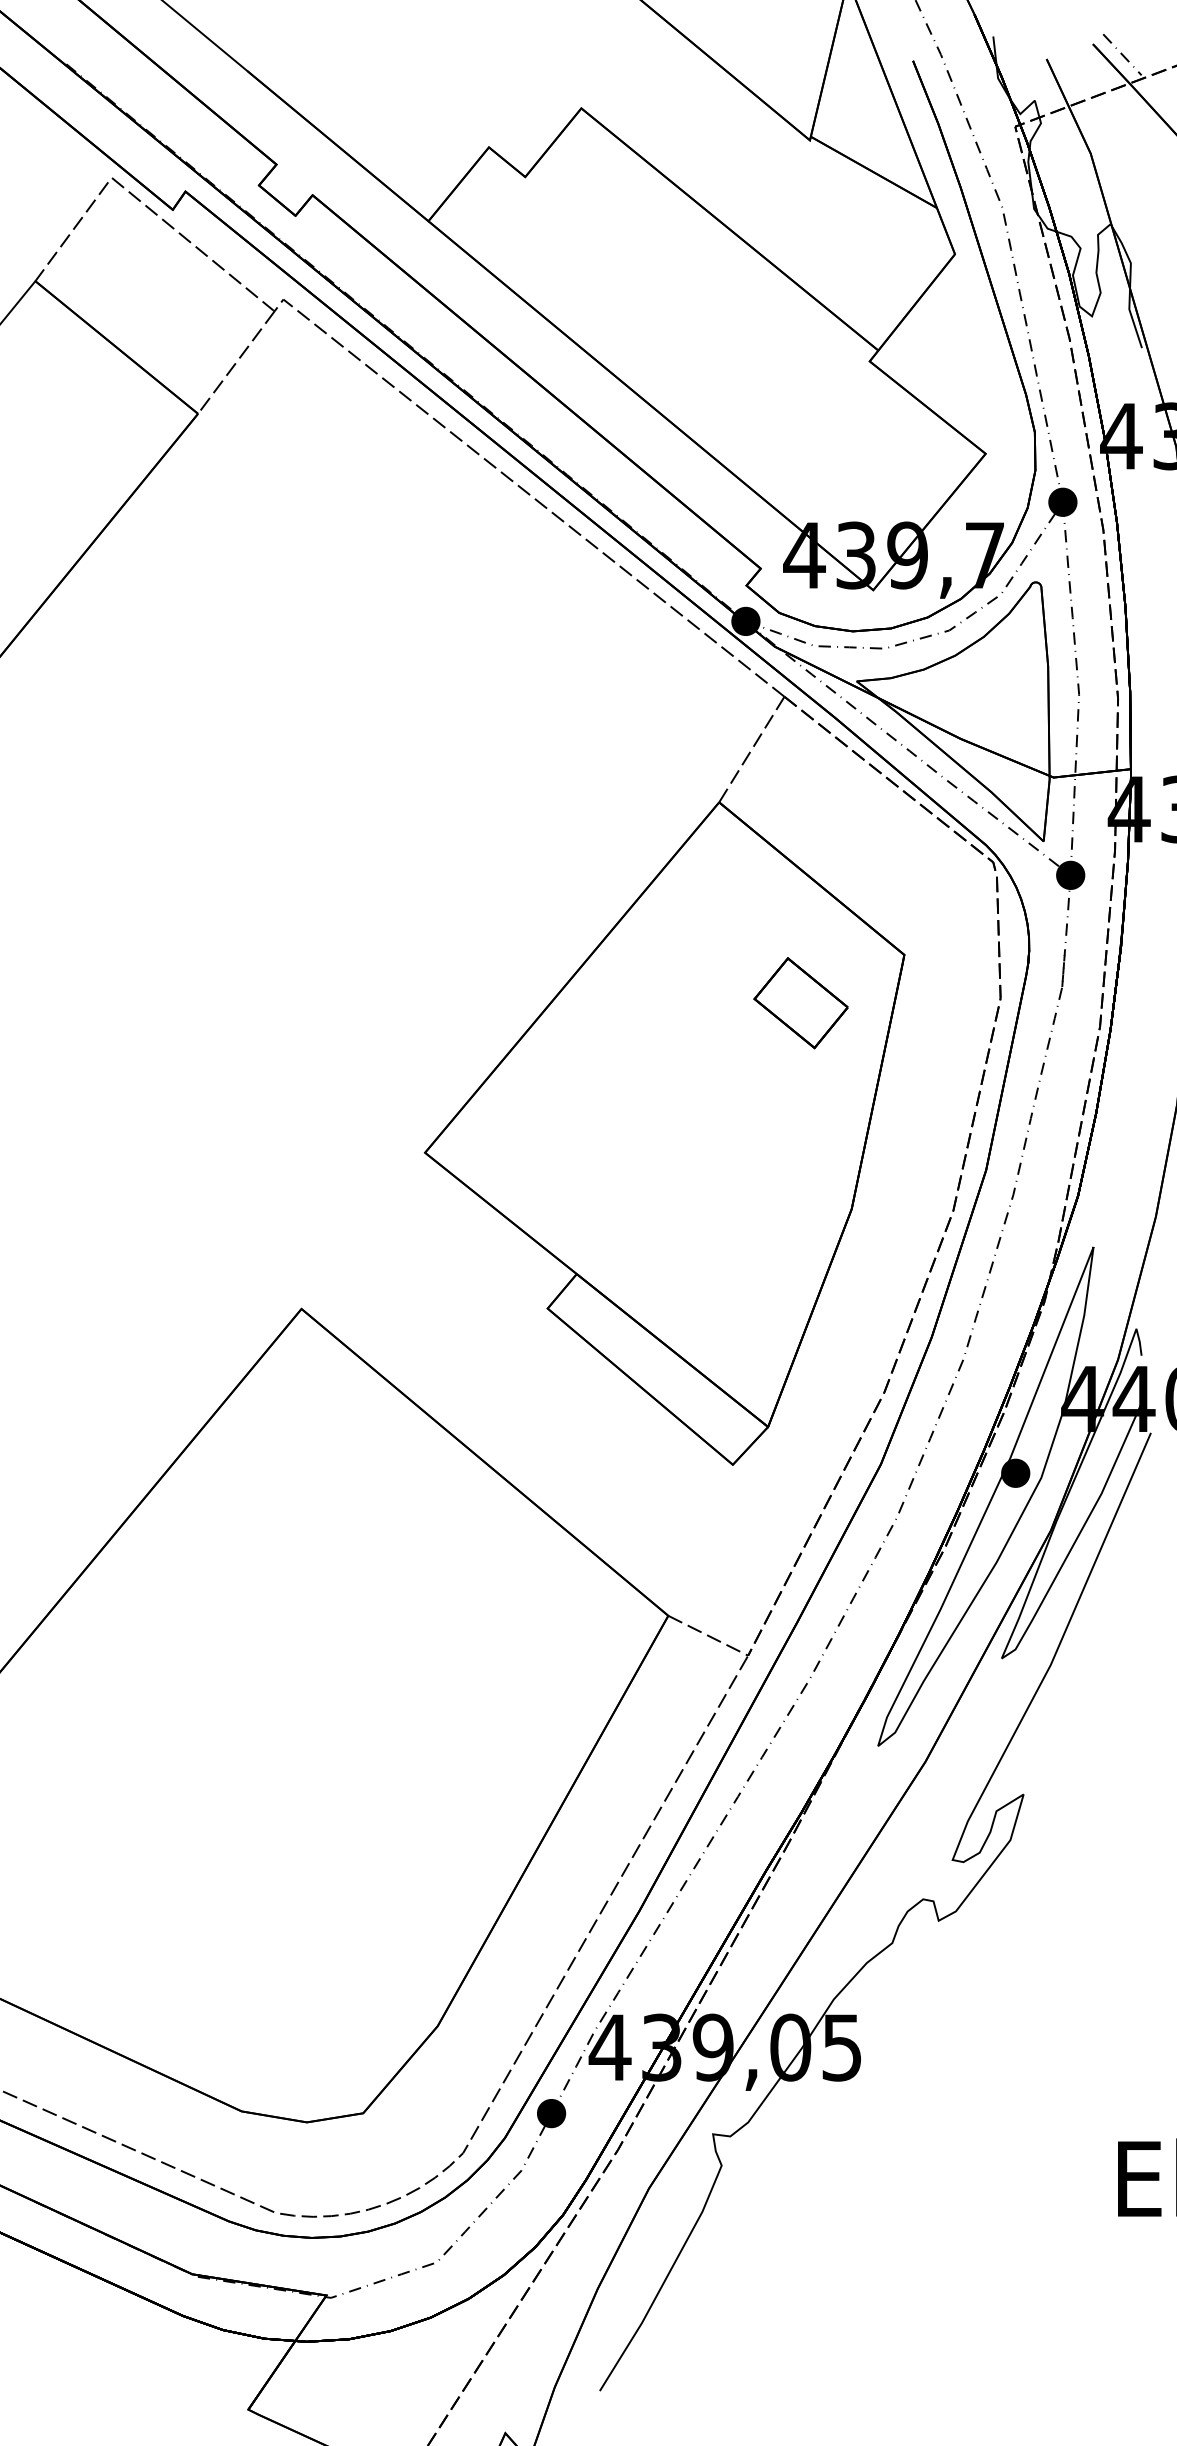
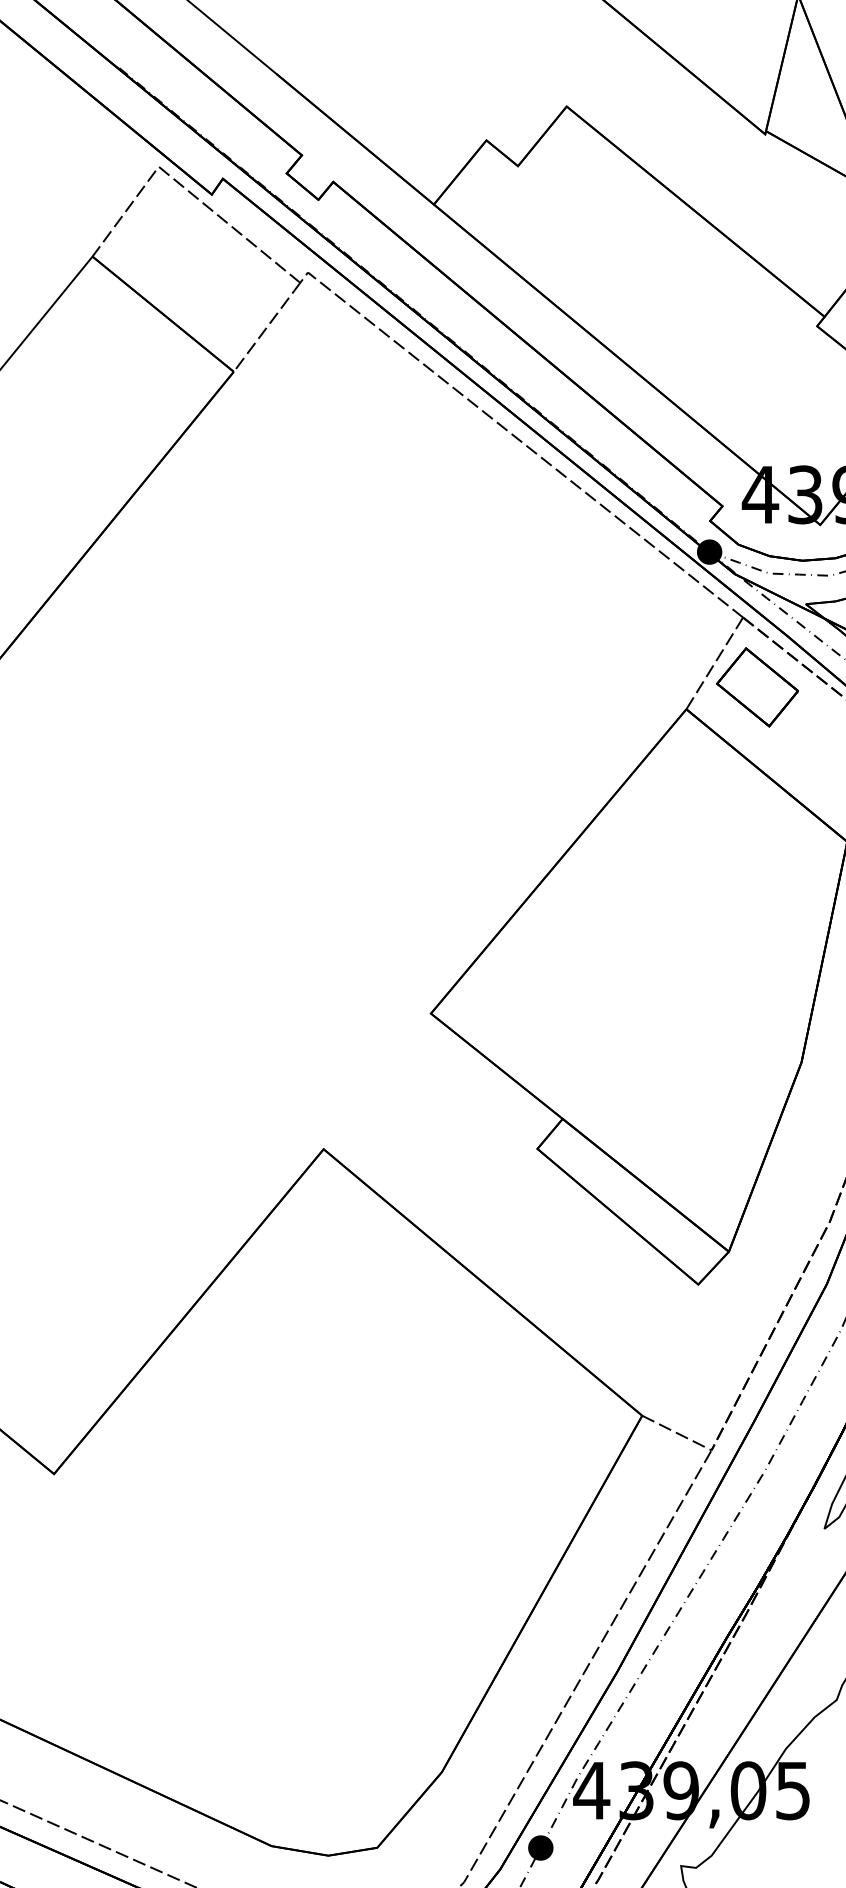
part: (800, 1003) -> (757, 687), moved

